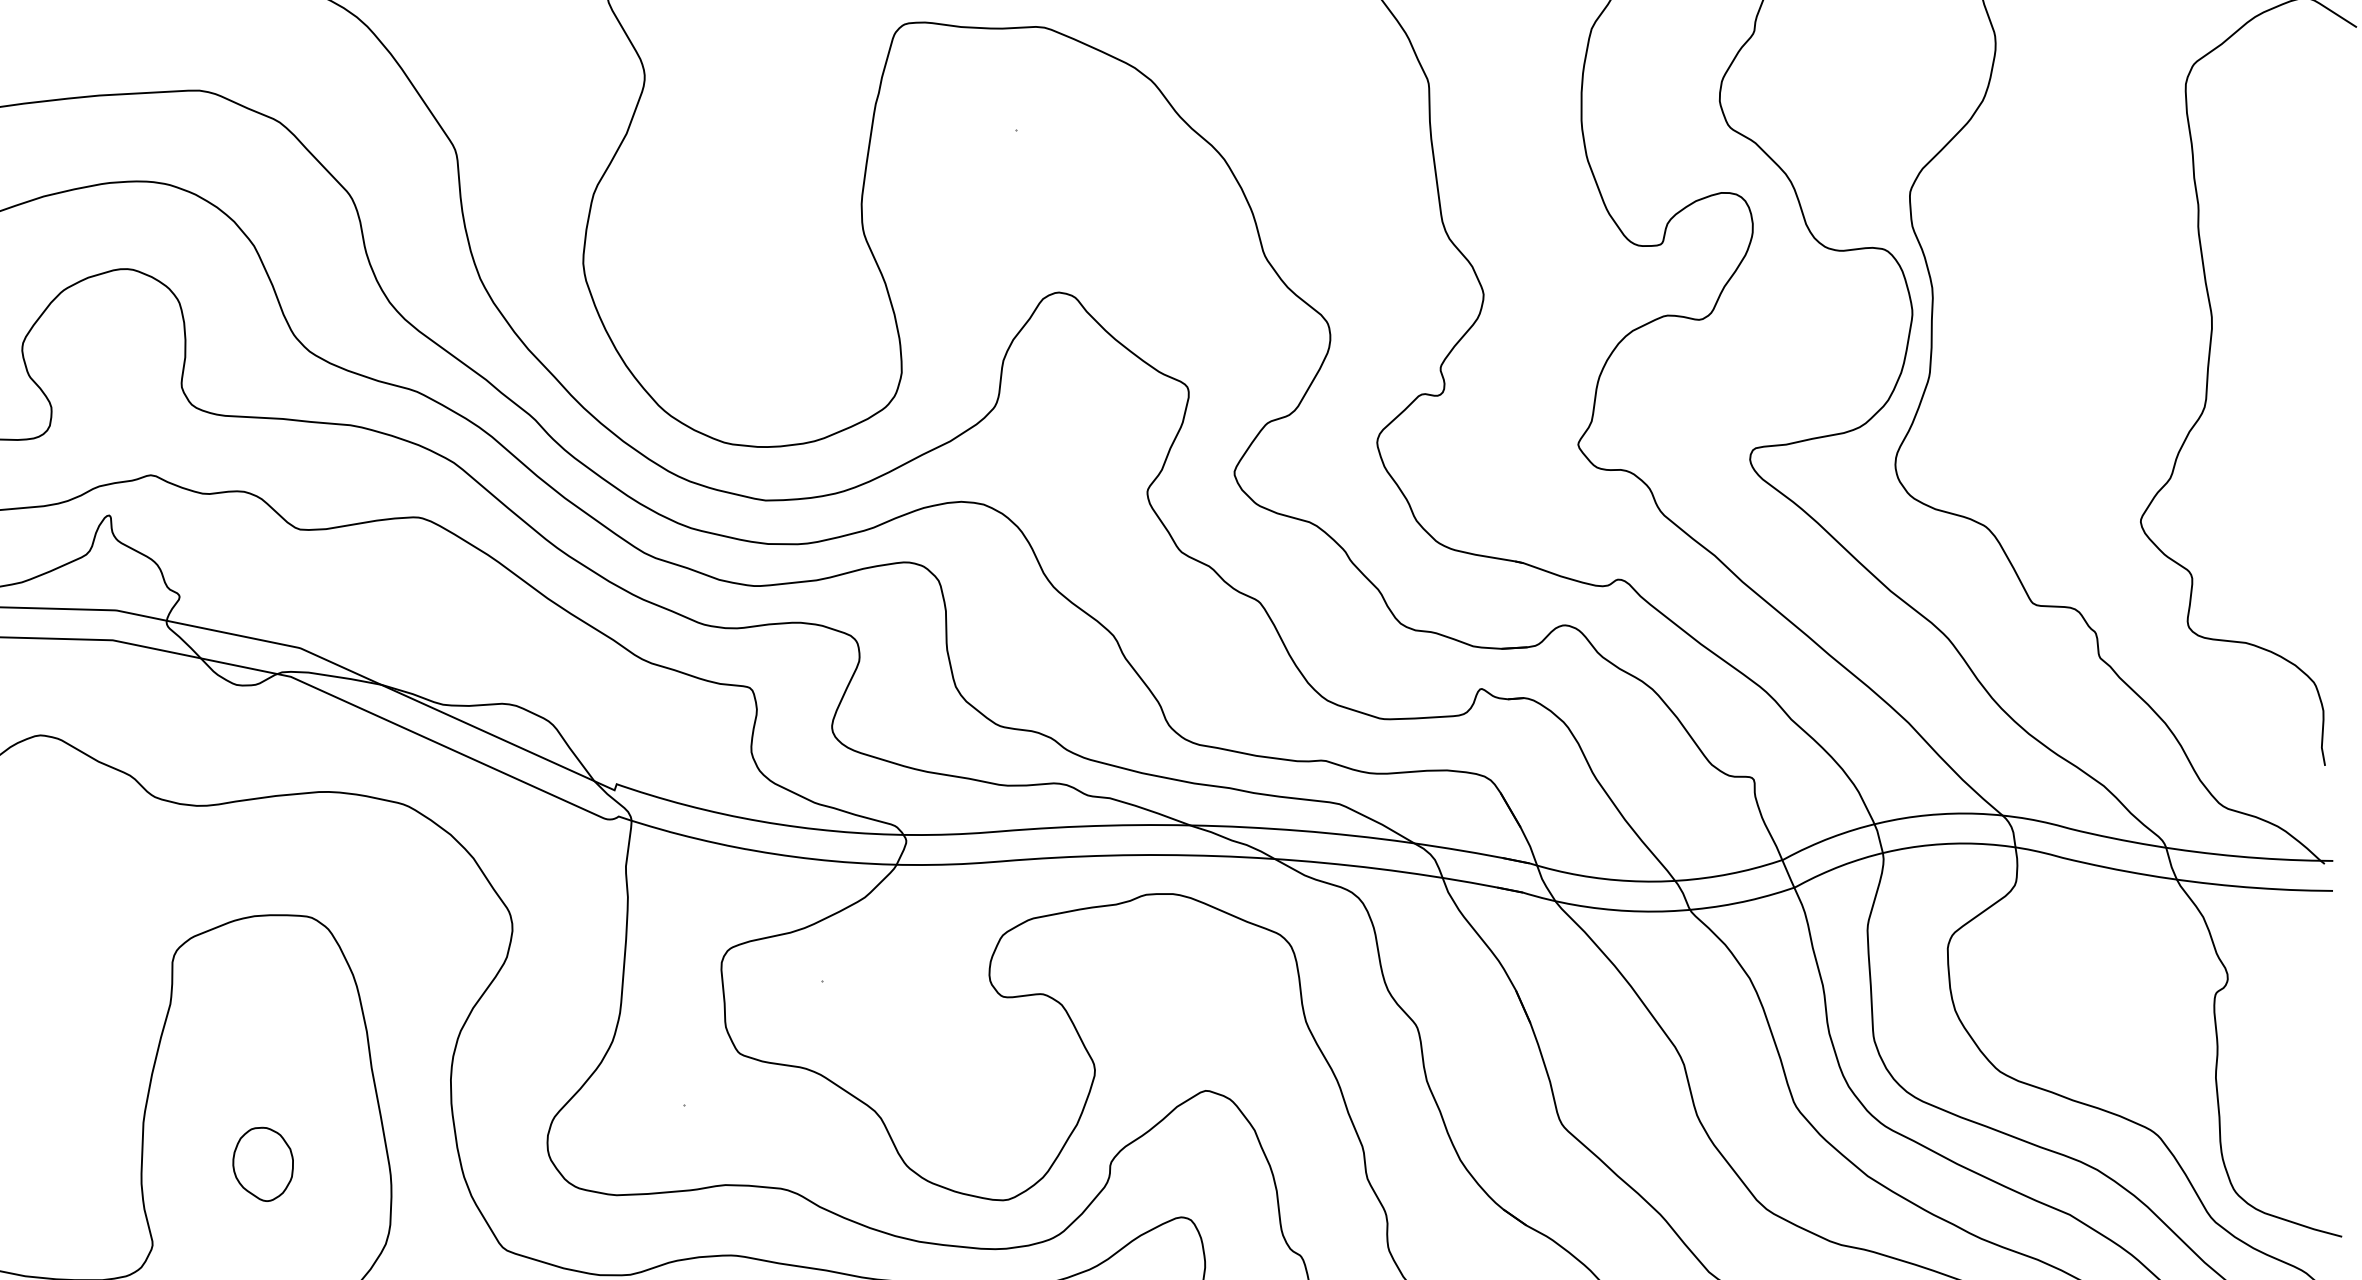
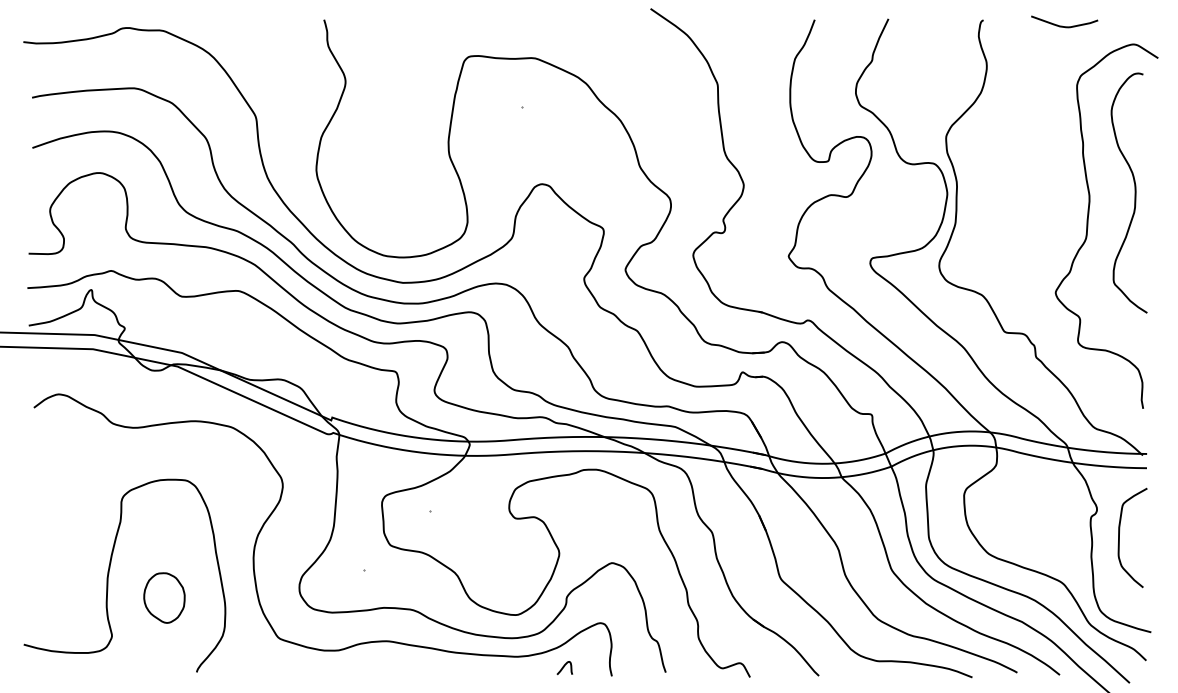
curve: (2306, 310) -> (1134, 192), added
curve: (2275, 1036) -> (1119, 537), added
part: (263, 1163) -> (164, 597), size x1.43

